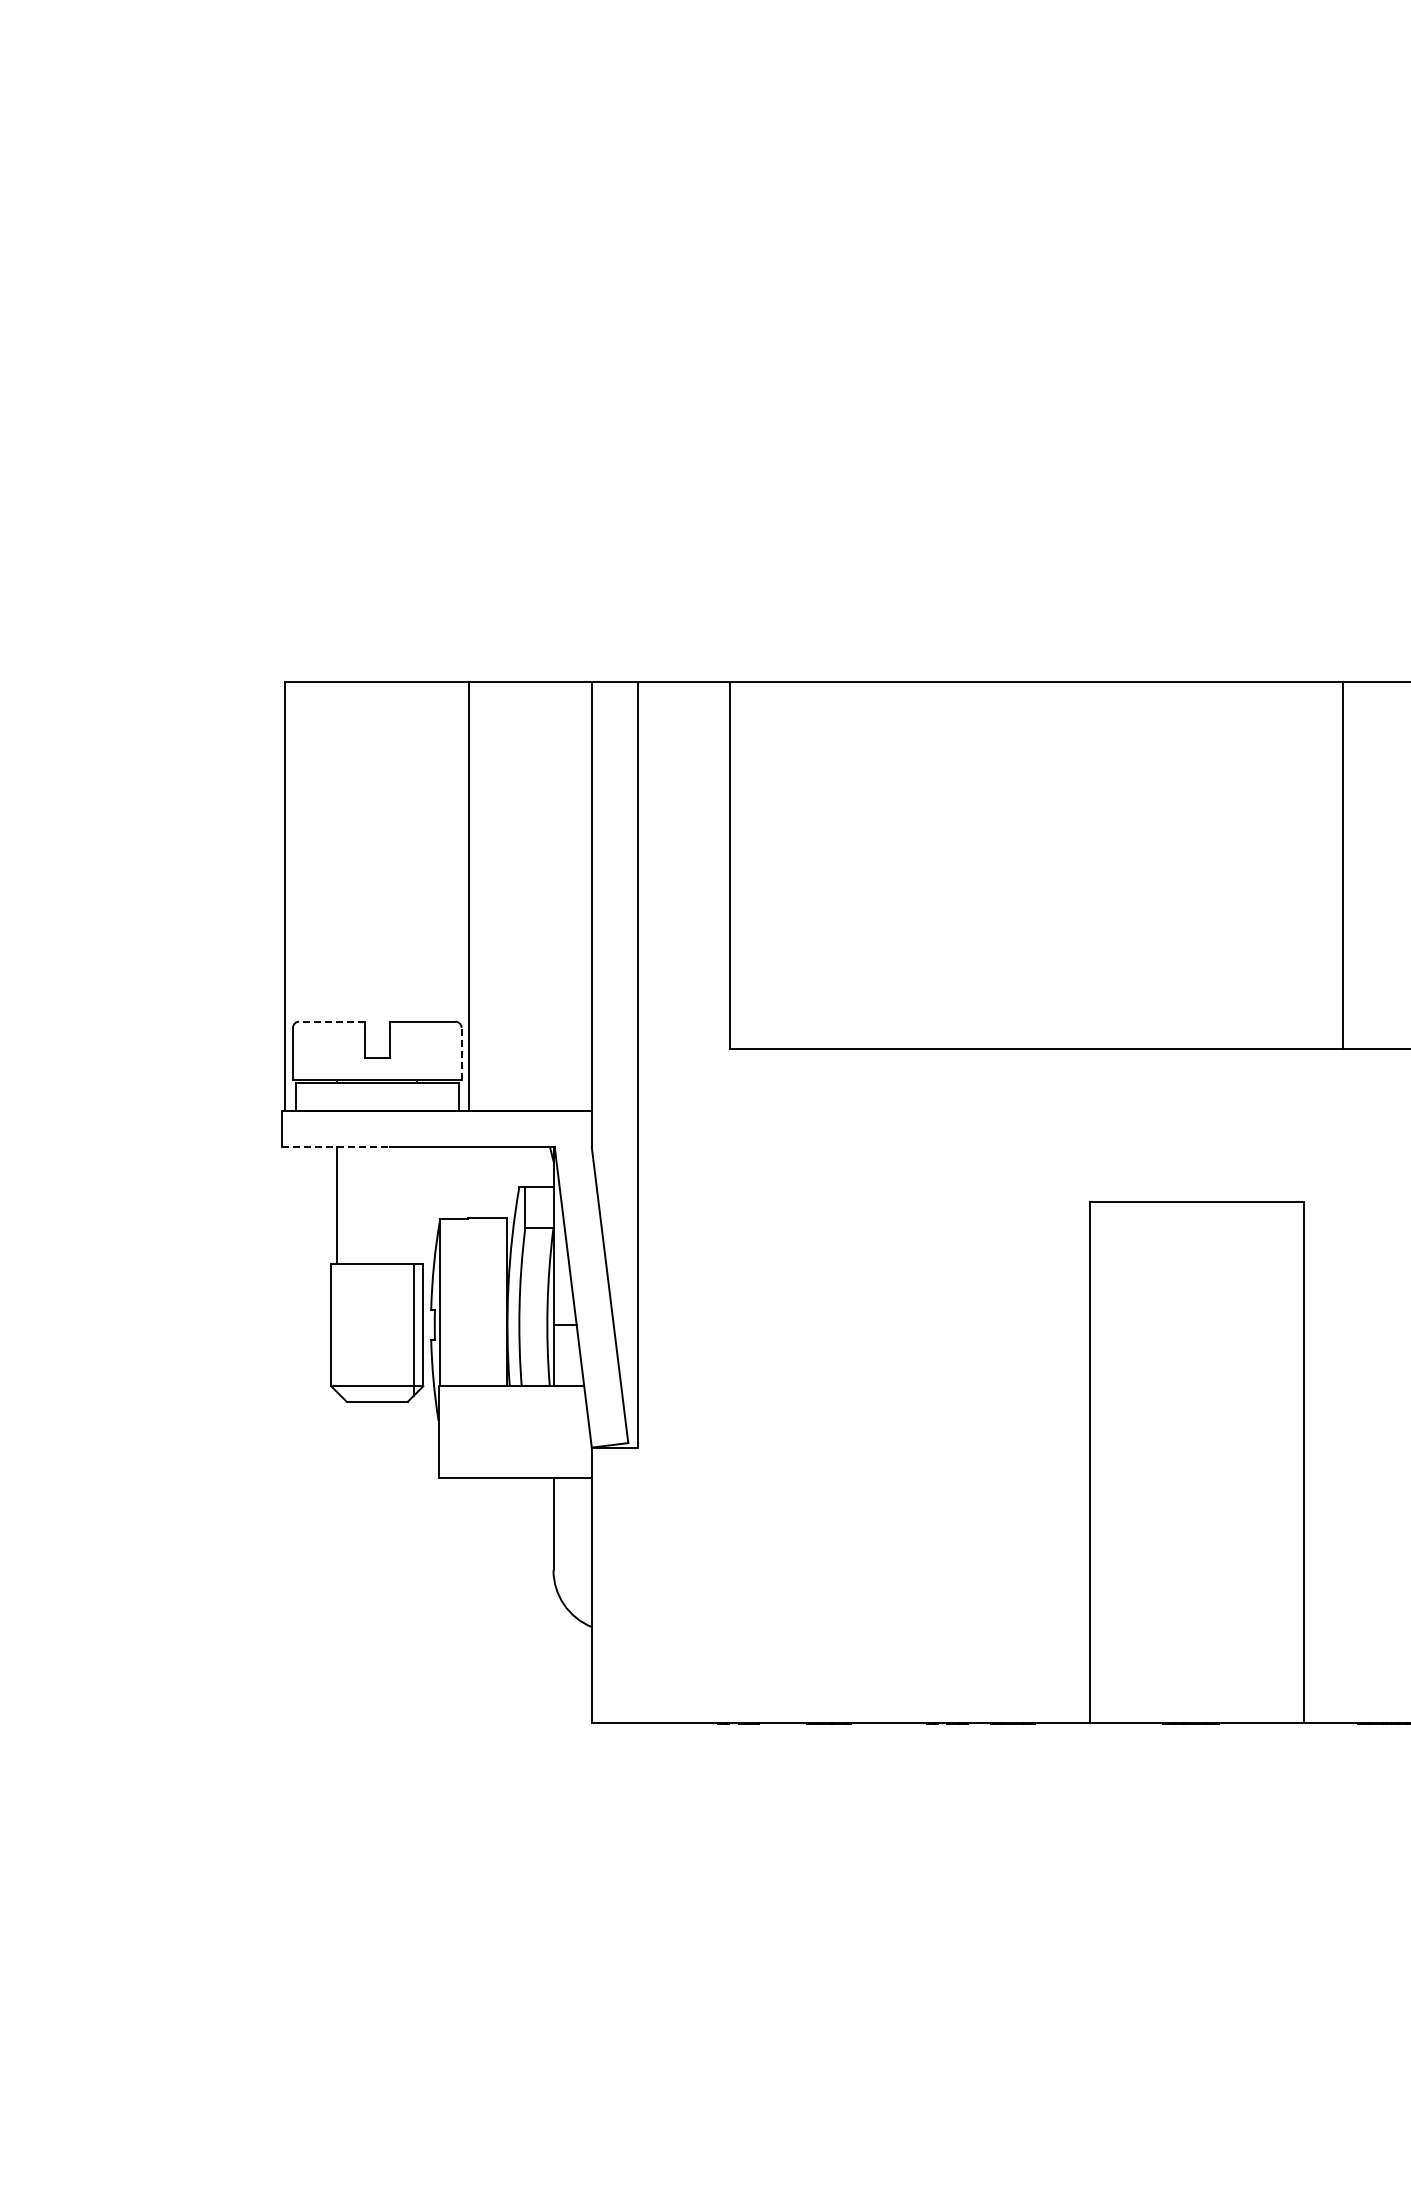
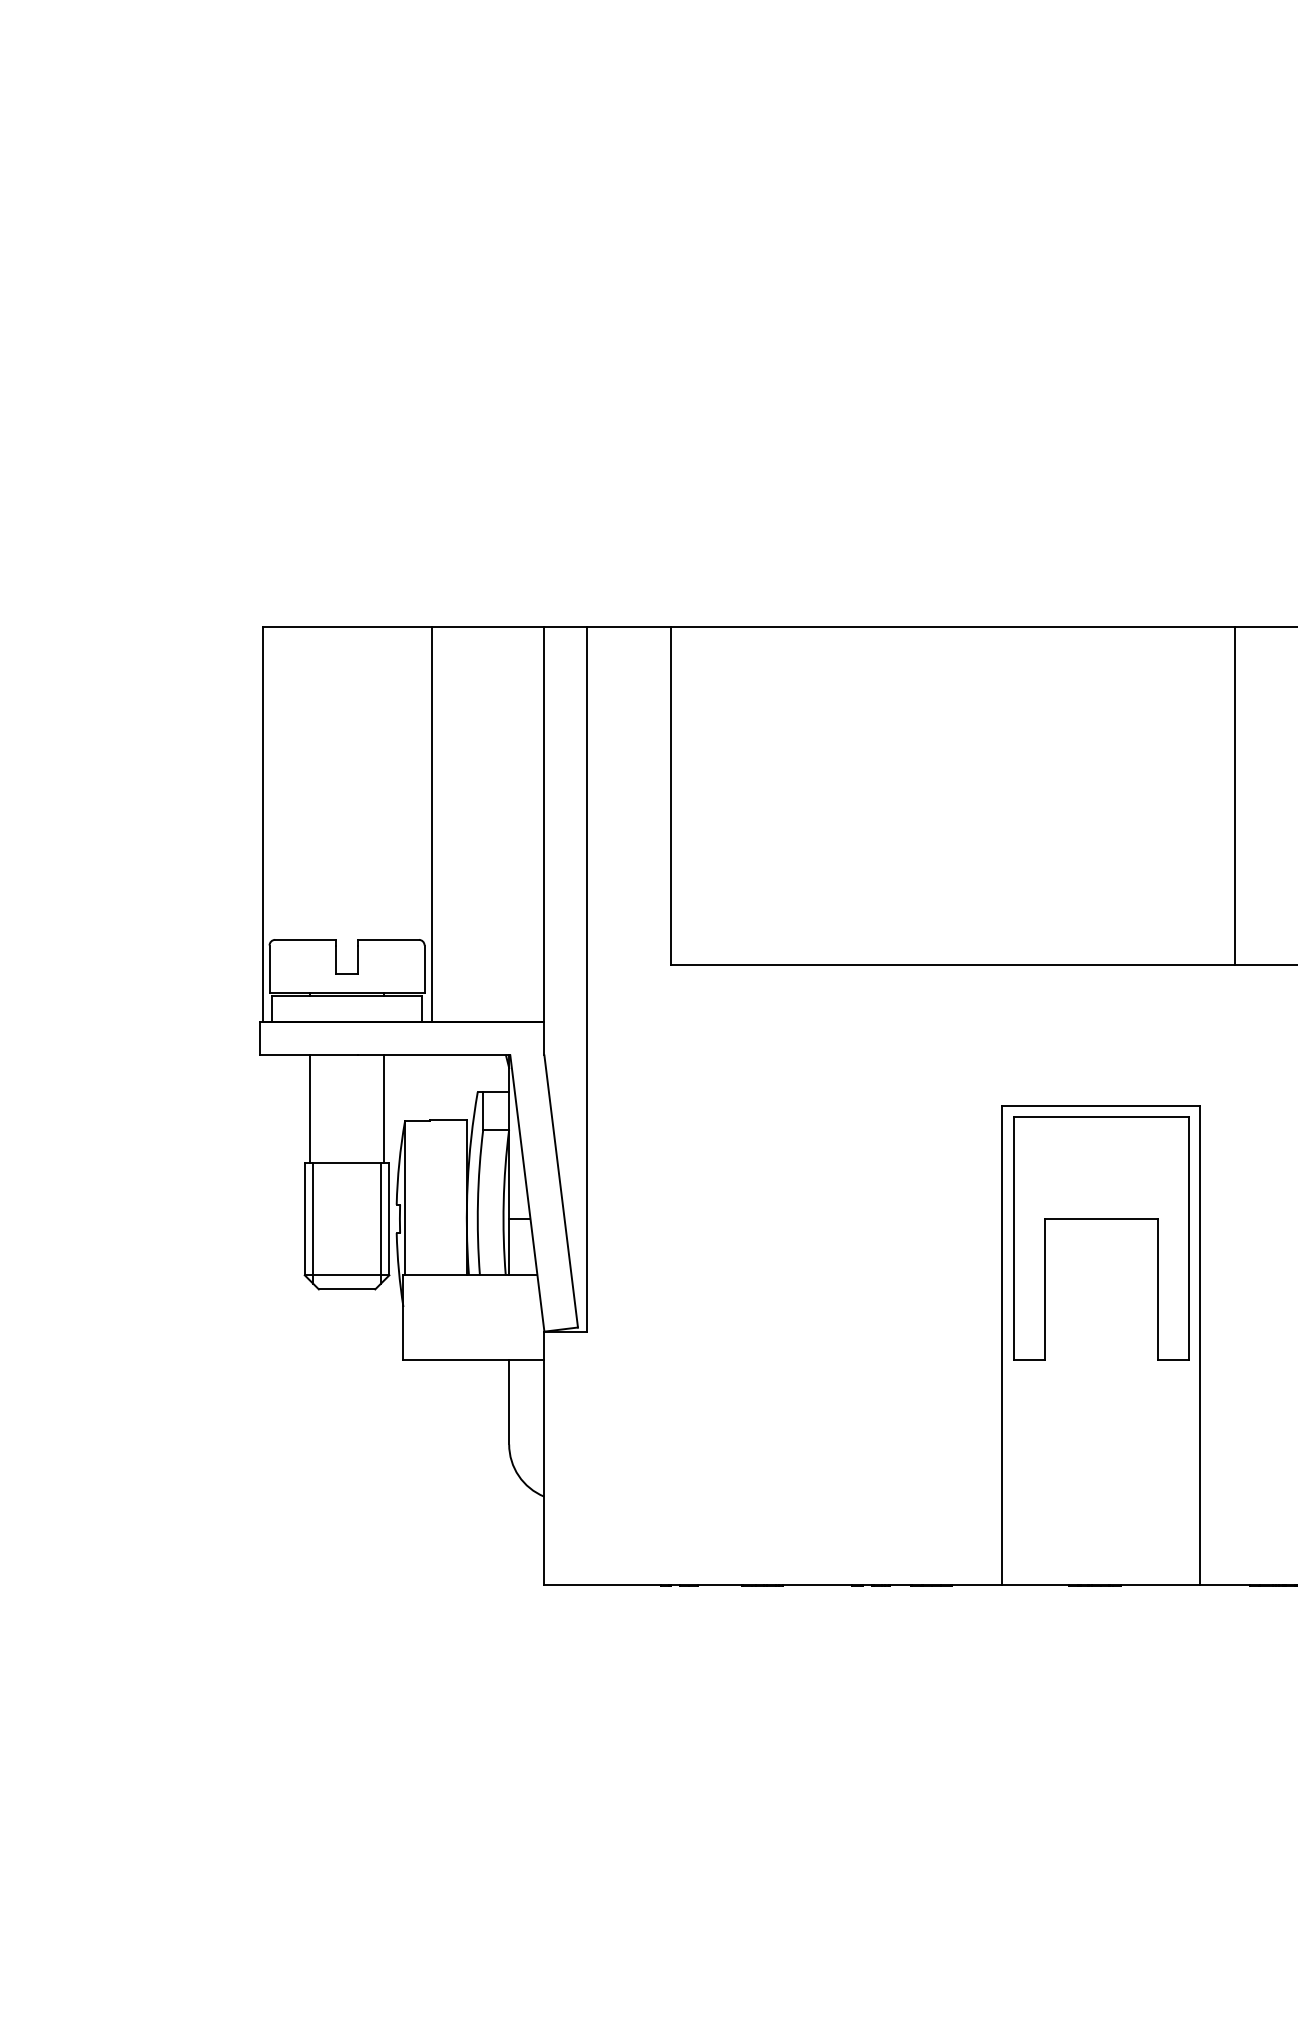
line: (332, 1021) -> (305, 939), dashed -> solid
line: (461, 1053) -> (424, 969), dashed -> solid
line: (335, 1147) -> (308, 1055), dashed -> solid
line: (417, 1205) -> (384, 1108), added
part: (1196, 1325) -> (1100, 1219), added
line: (340, 1329) -> (313, 1223), added

